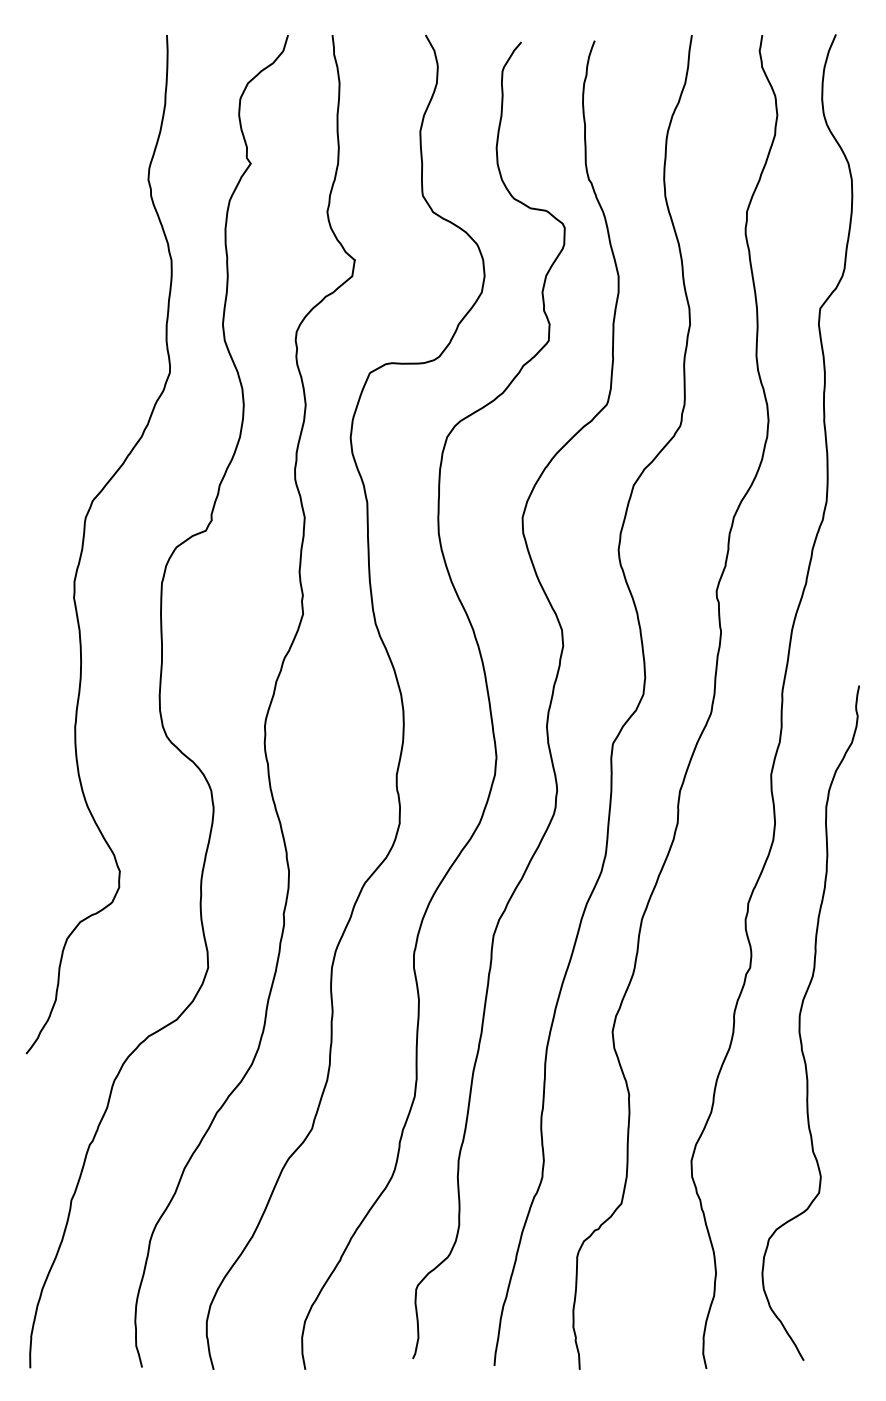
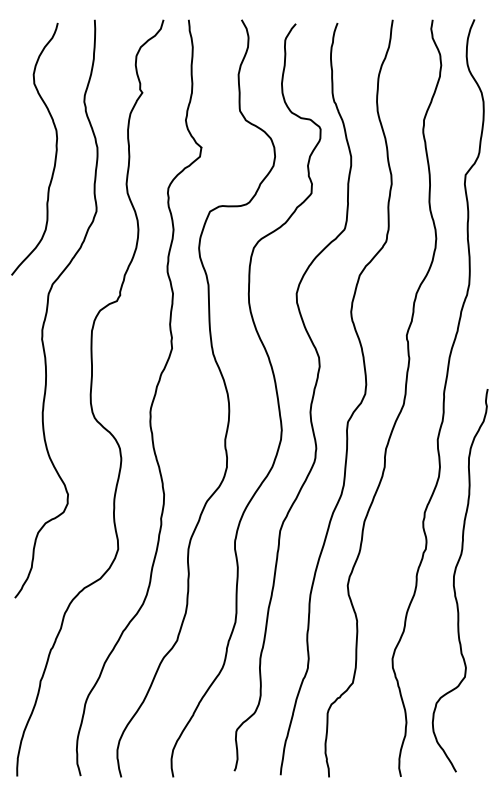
curve: (97, 261) -> (55, 148), added

